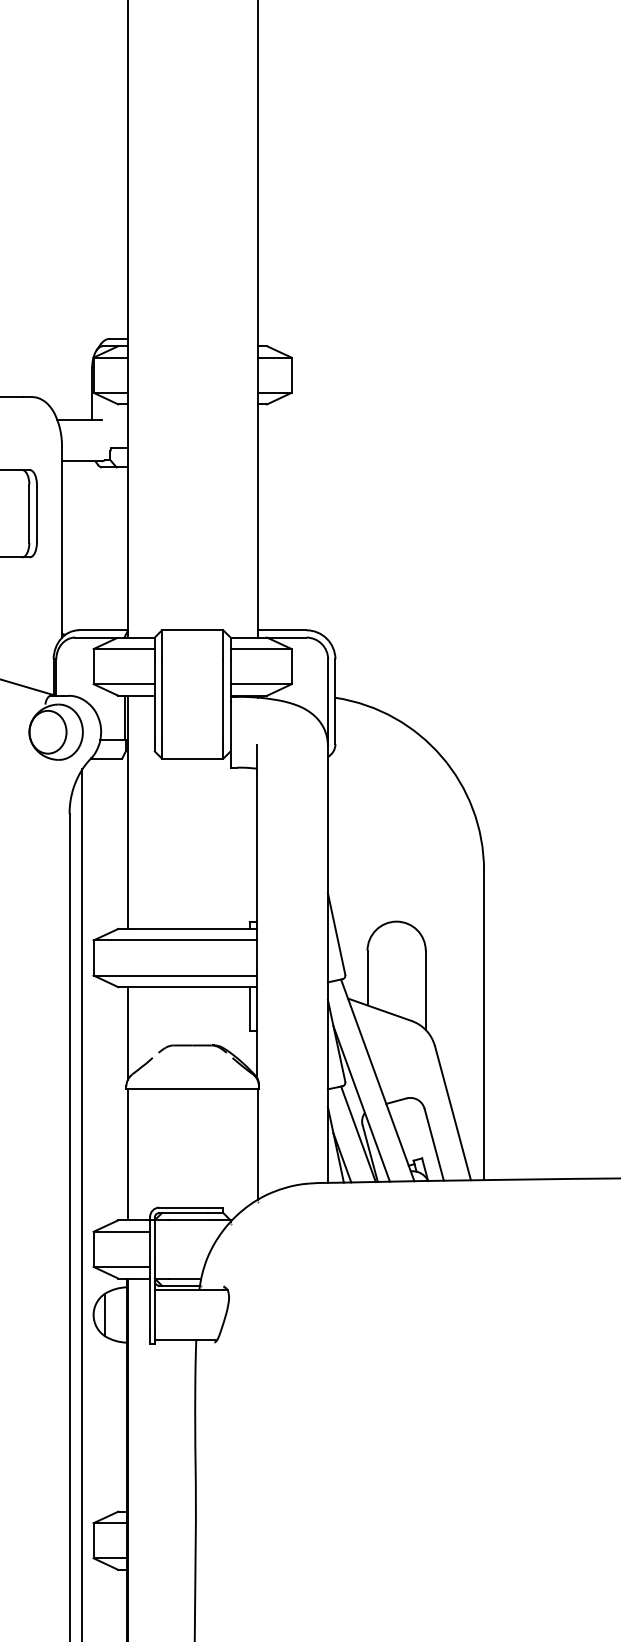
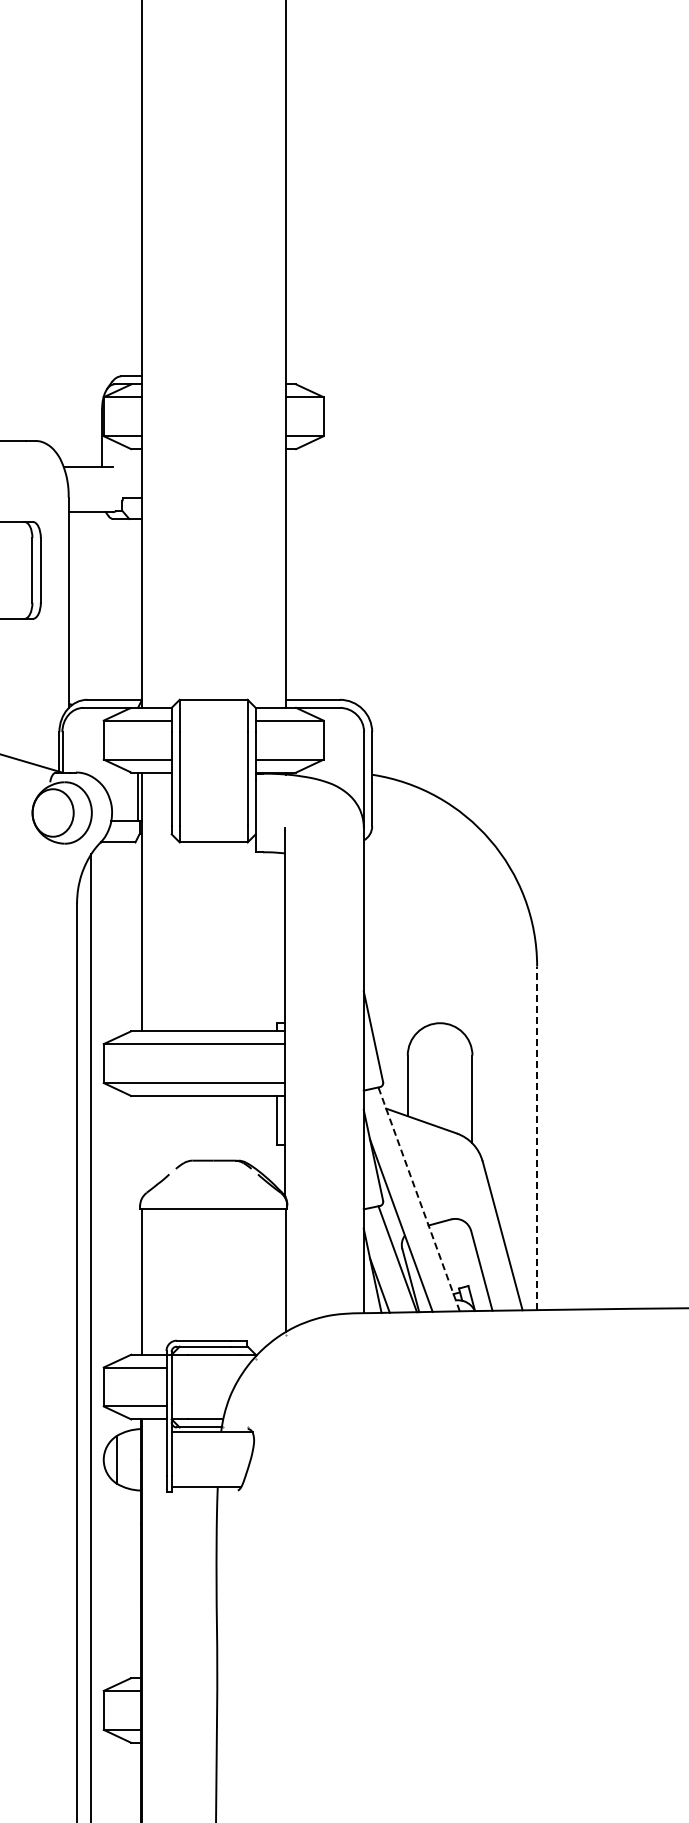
line: (484, 1025) -> (537, 1138), solid -> dashed
line: (127, 1032) -> (141, 1146), removed
line: (378, 1080) -> (419, 1199), solid -> dashed

